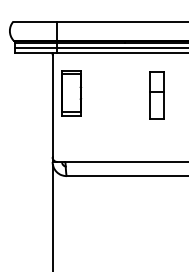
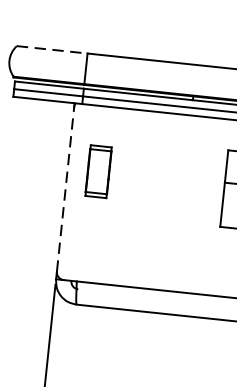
line: (35, 21) -> (52, 49), solid -> dashed
part: (71, 93) -> (98, 172), size x0.7
line: (52, 106) -> (65, 189), solid -> dashed

